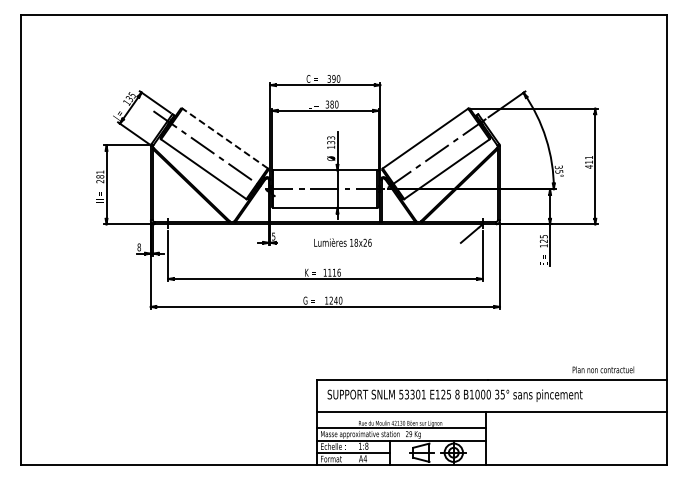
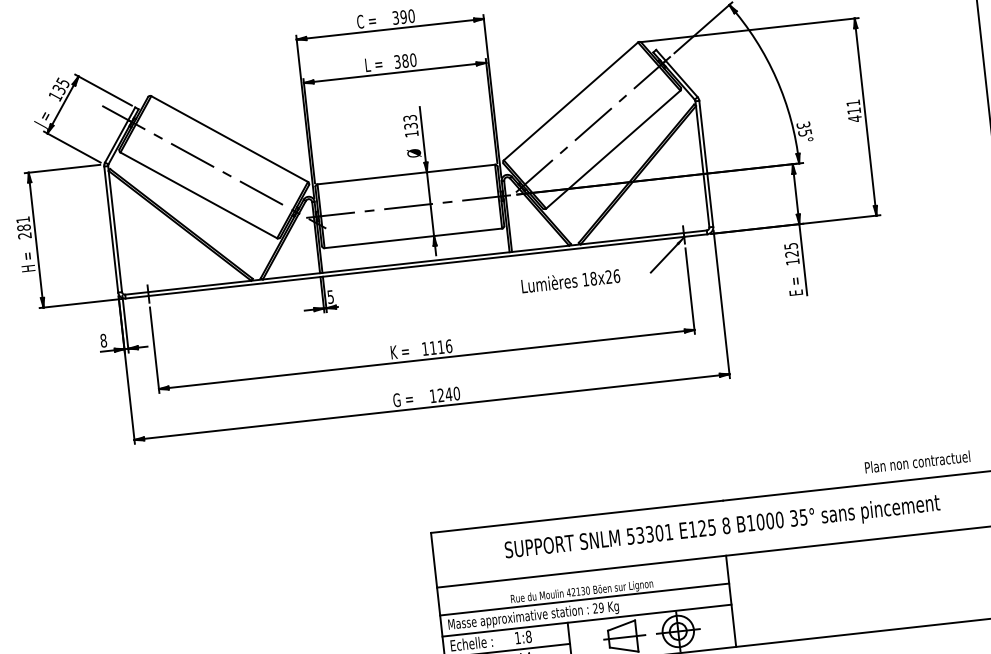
line: (224, 138) -> (228, 139), dashed -> solid
text: (342, 242) -> (570, 280), moved
text: (454, 395) -> (721, 527), moved

